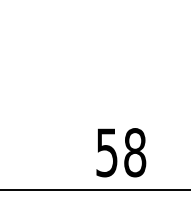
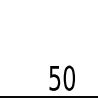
text: (133, 153) -> (68, 78), 58 -> 50

